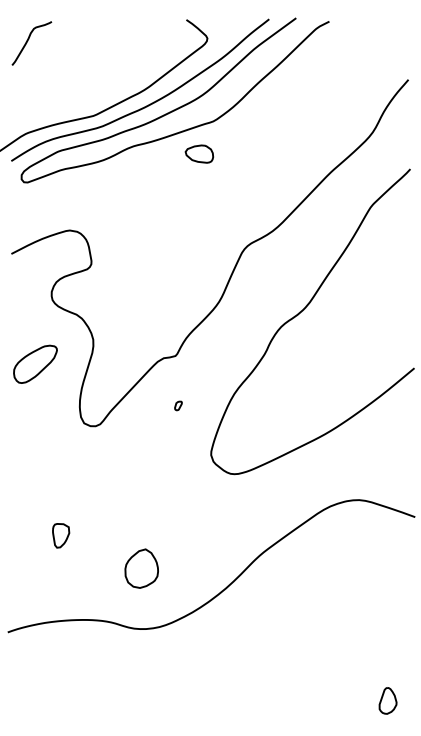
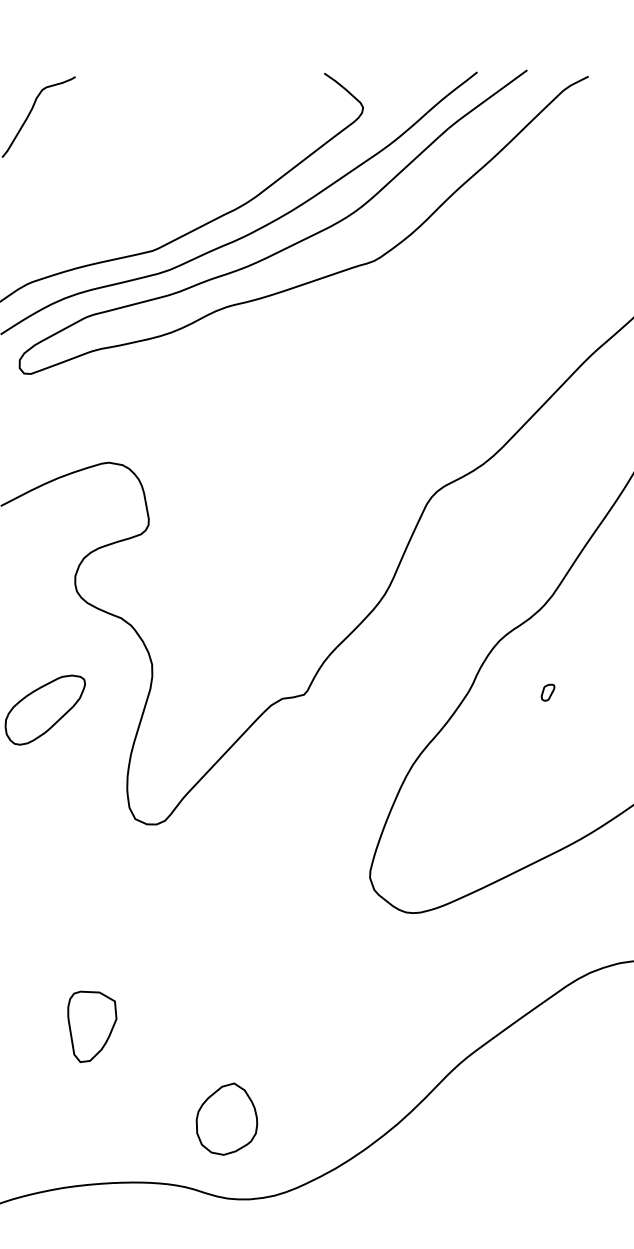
part: (199, 153) -> (348, 320), removed
part: (178, 405) -> (548, 691), moved
part: (61, 535) -> (93, 1026), size x1.6
part: (141, 568) -> (226, 1118), moved

